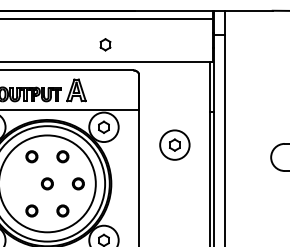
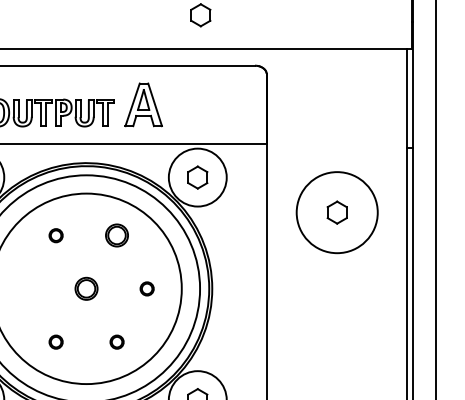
circle: (174, 144) -> (336, 211), size x1.4
part: (31, 156) -> (55, 234), size x0.6
part: (77, 183) -> (145, 288), size x0.6
circle: (31, 210) -> (55, 341), size x0.6
circle: (62, 210) -> (116, 341), size x0.6

